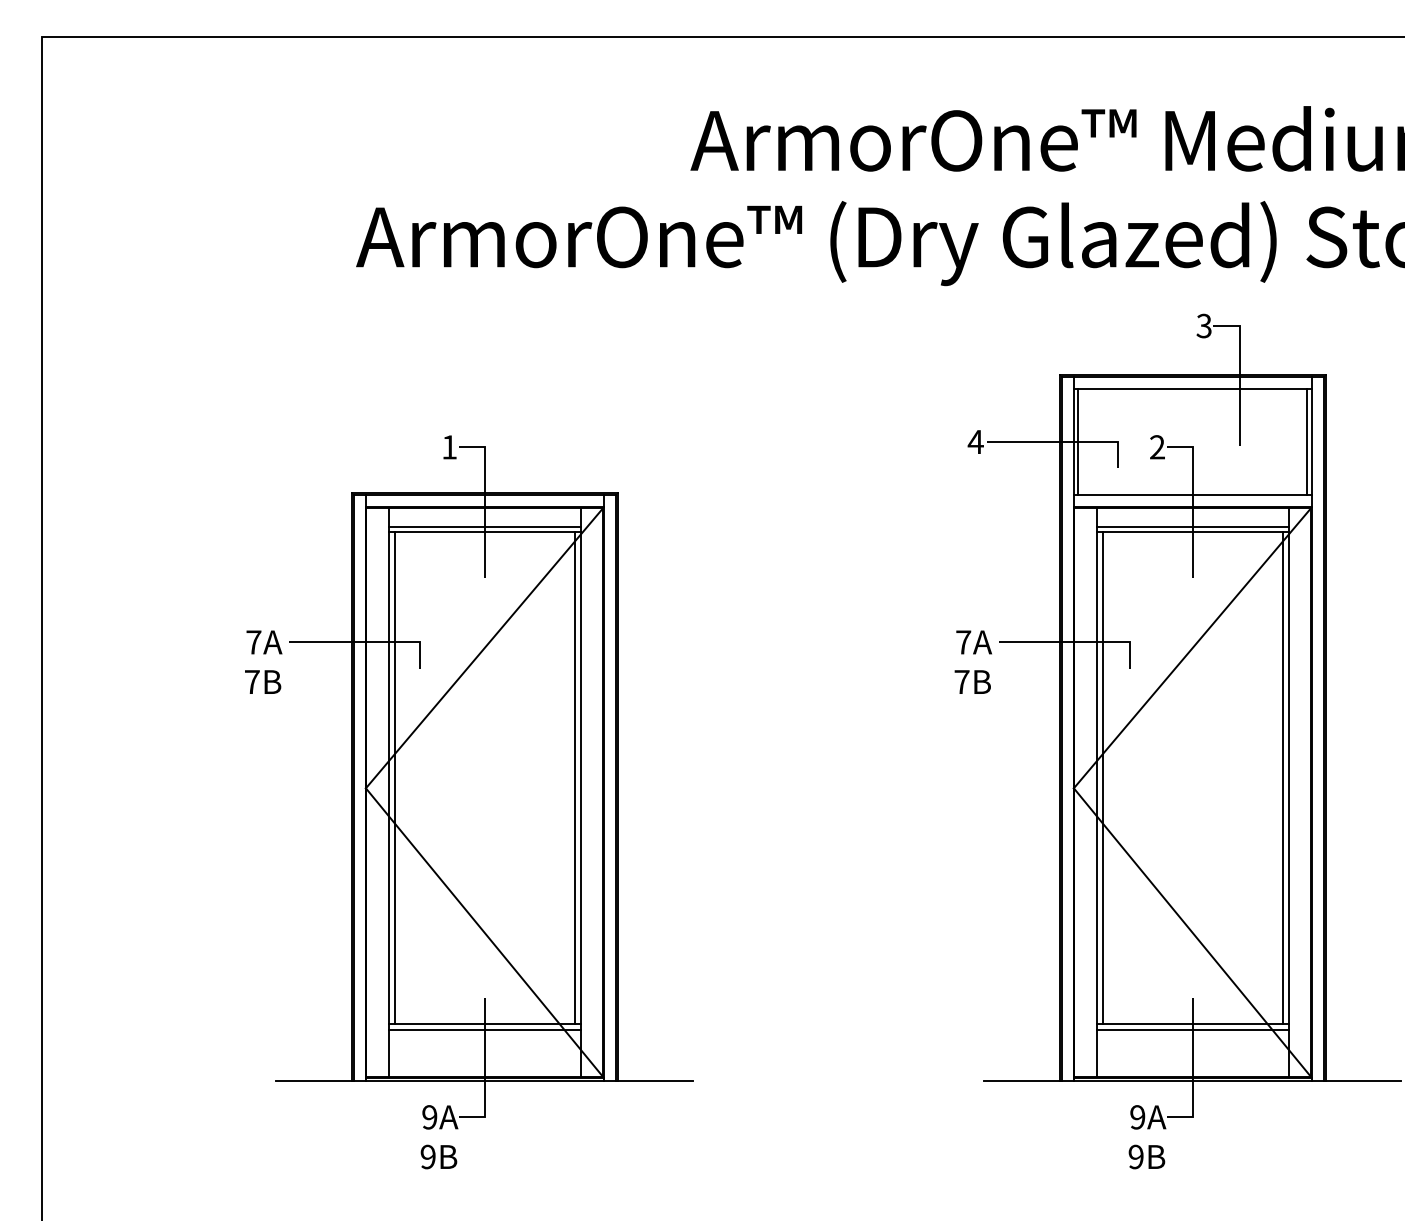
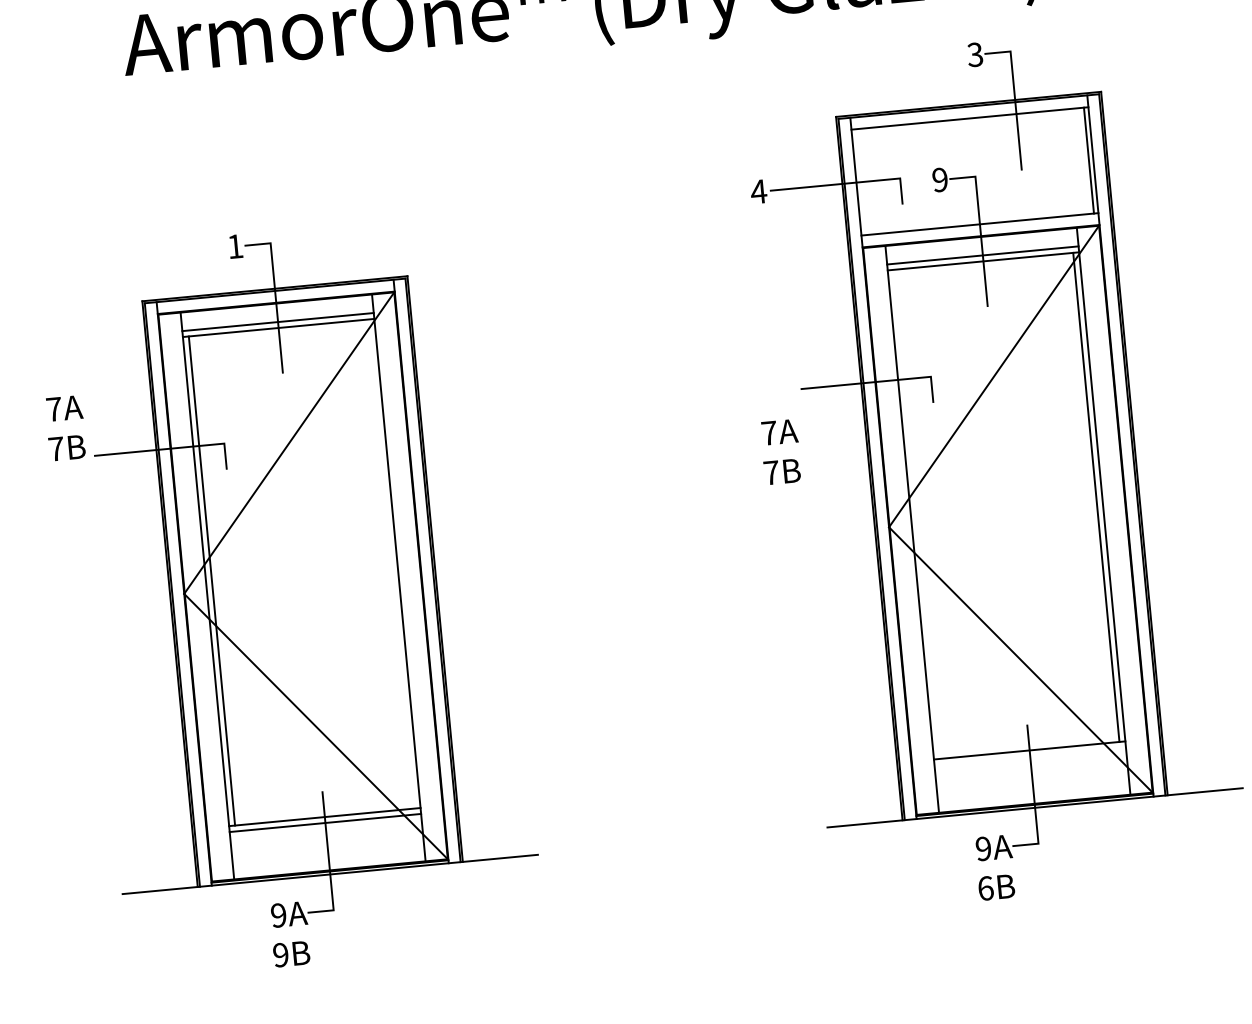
line: (1078, 441) -> (861, 181), removed
text: (1157, 447) -> (940, 180), 2 -> 9
text: (263, 661) -> (65, 427), moved
text: (972, 661) -> (780, 451), moved
line: (575, 777) -> (391, 563), removed
line: (1102, 777) -> (916, 513), removed
line: (1192, 1029) -> (1029, 756), removed
text: (1135, 1156) -> (985, 888), 9B -> 6B

